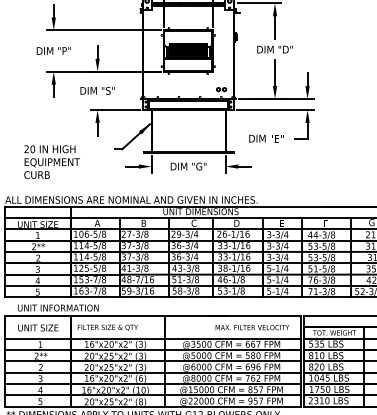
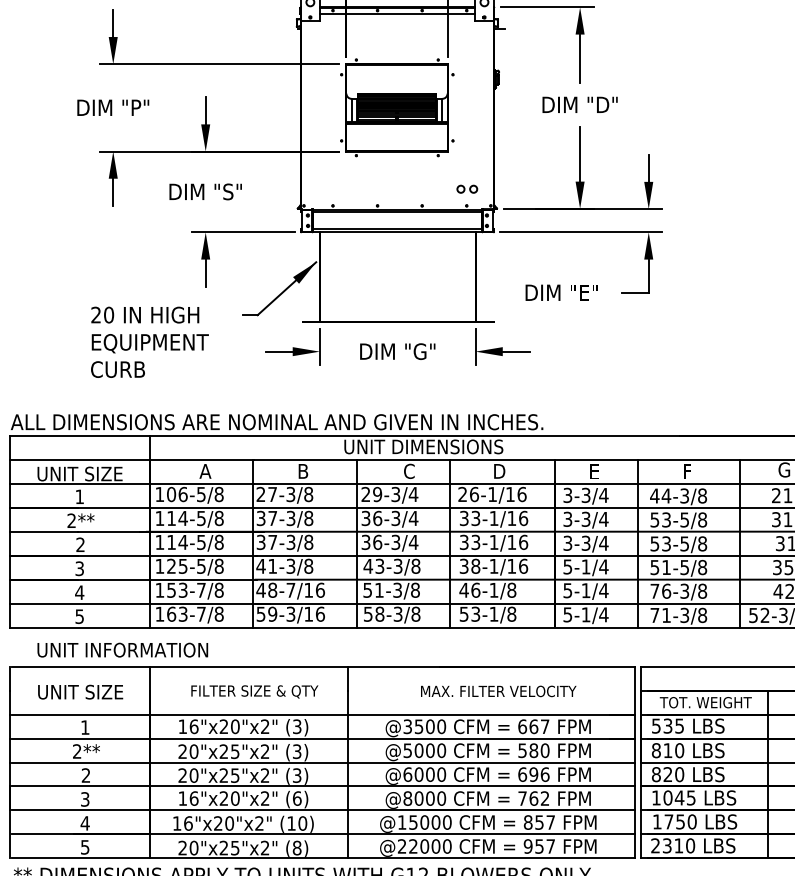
text: (51, 161) -> (148, 340), moved
text: (107, 327) -> (254, 691), moved
text: (252, 327) -> (498, 691), moved

